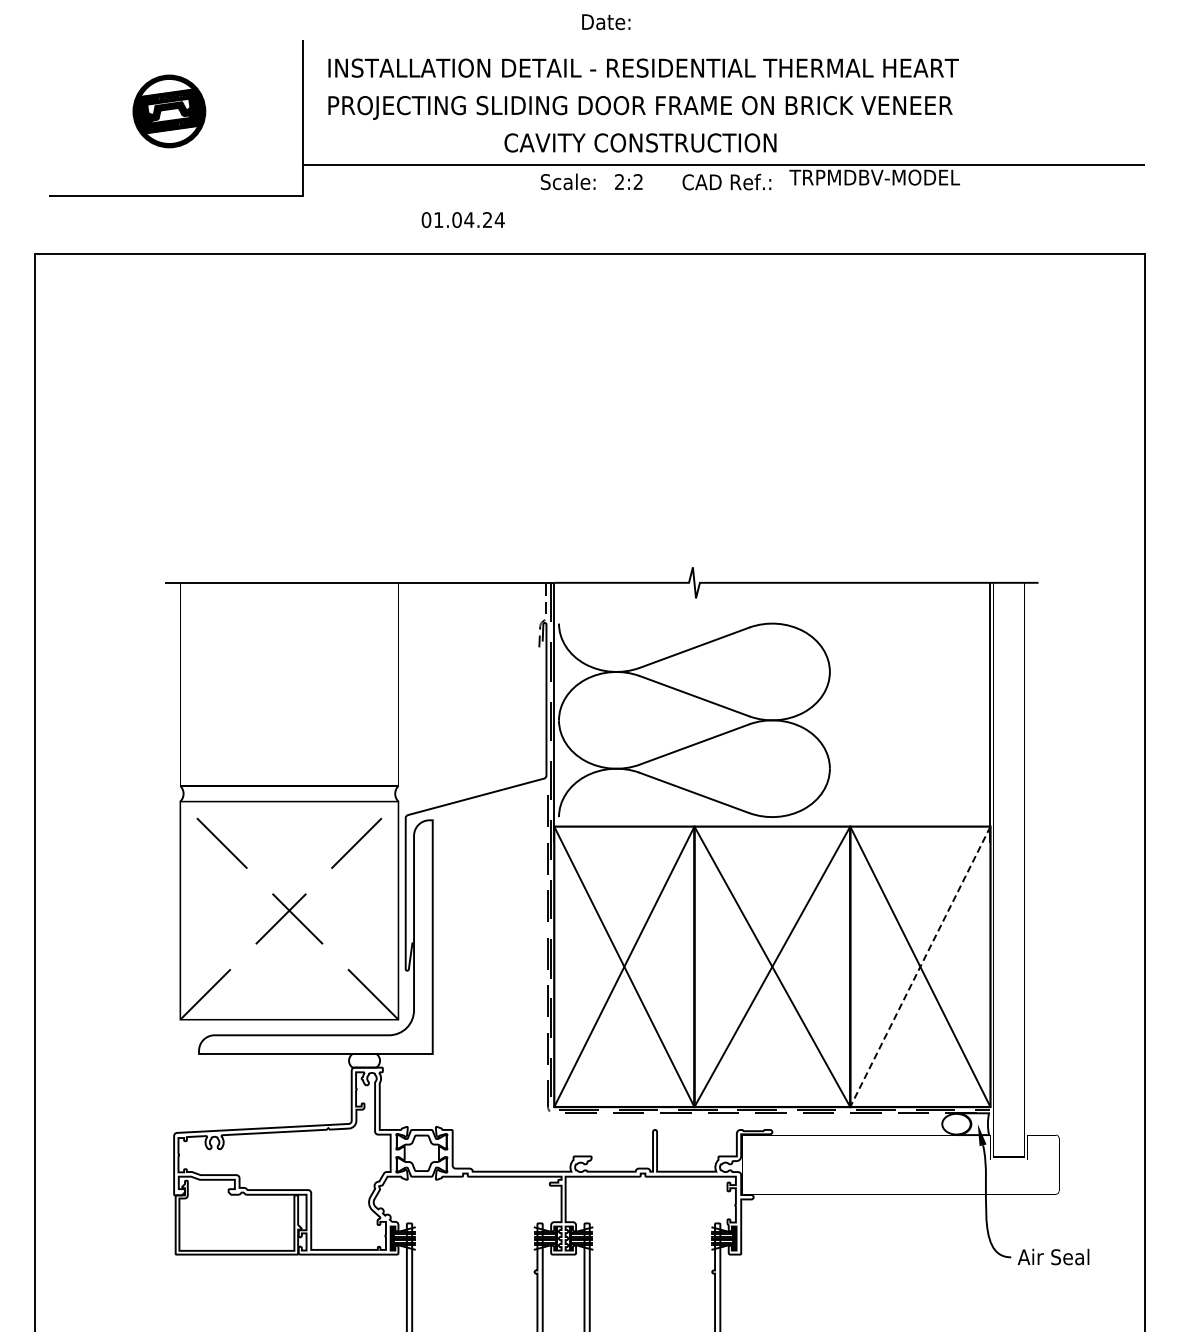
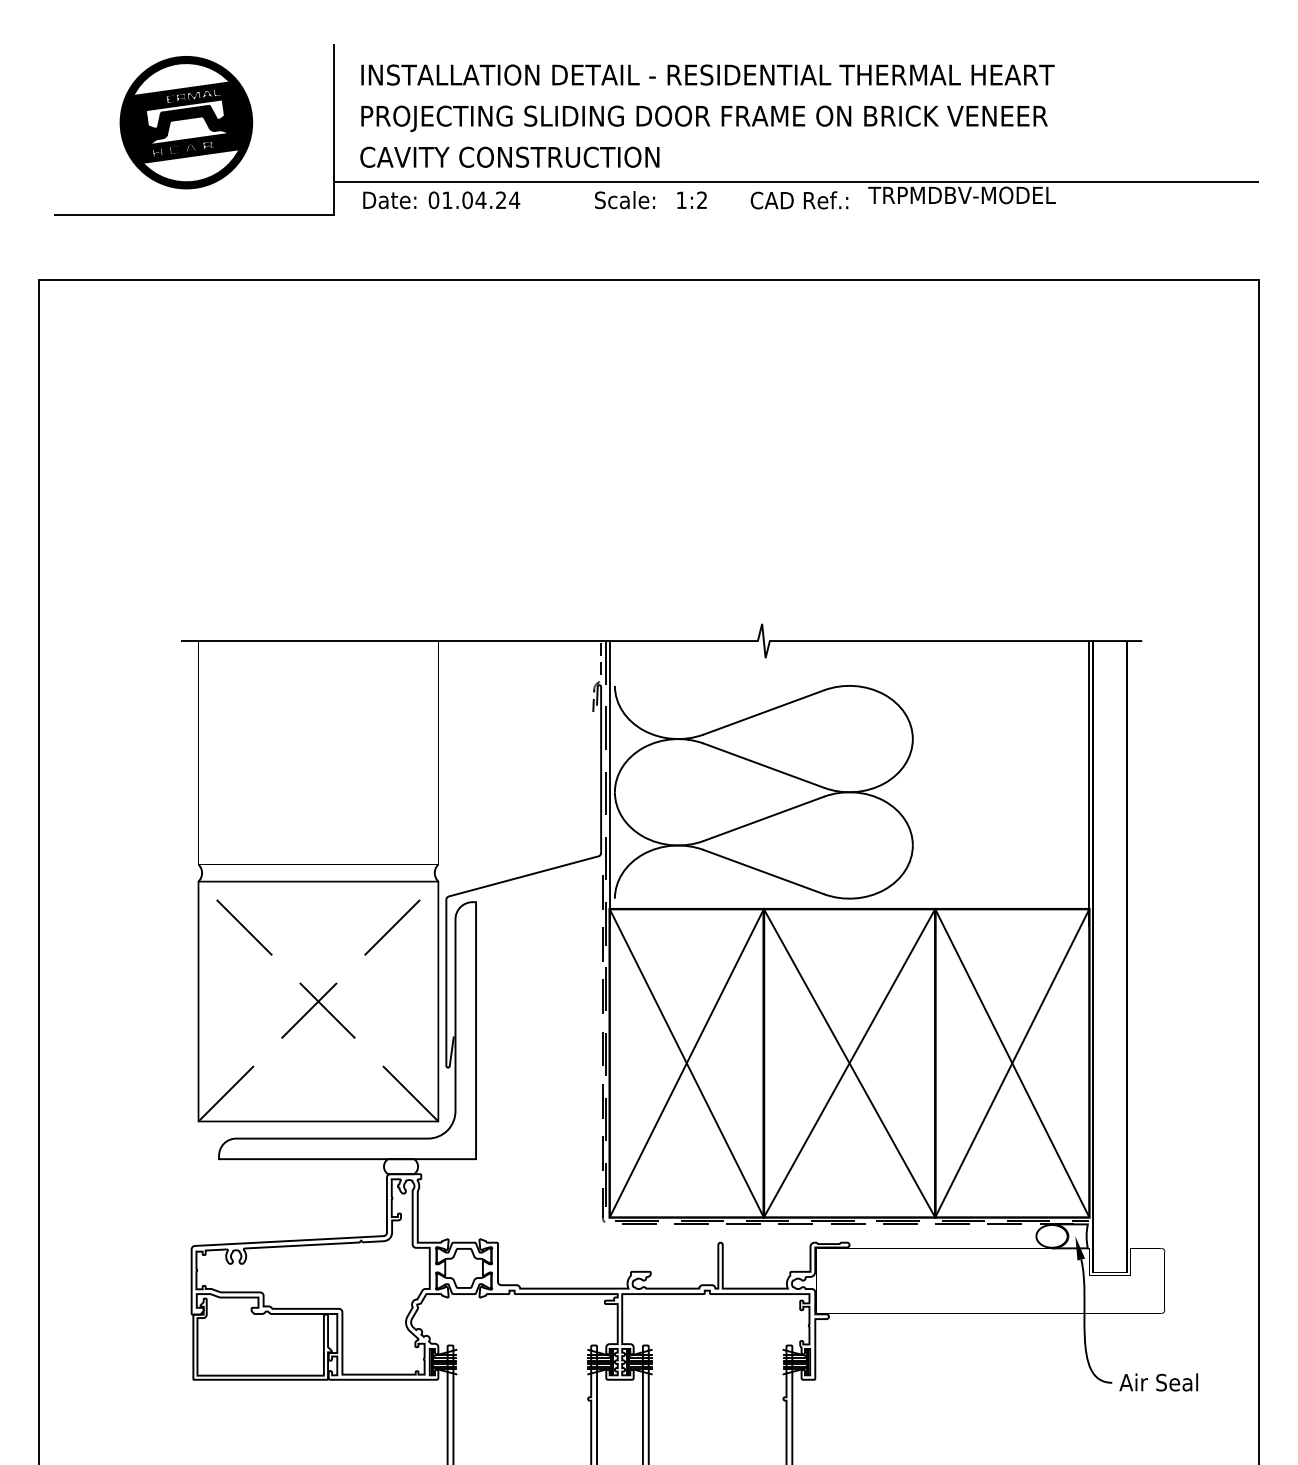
text: (606, 22) -> (390, 200), moved
part: (169, 111) -> (186, 122), size x1.67
text: (640, 142) -> (509, 156), moved
text: (619, 181) -> (681, 199), 2:2 -> 1:2
text: (462, 220) -> (473, 200), moved
line: (920, 966) -> (1012, 1062), dashed -> solid

